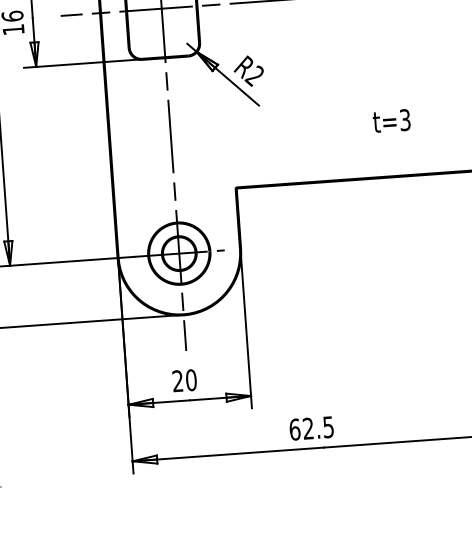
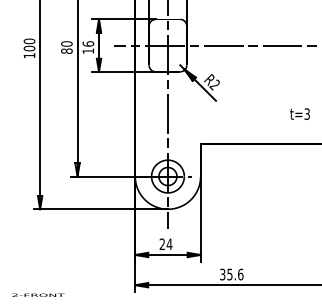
text: (390, 119) -> (299, 113), moved
text: (191, 380) -> (169, 244), 20 -> 24
text: (311, 428) -> (231, 274), 62.5 -> 35.6

